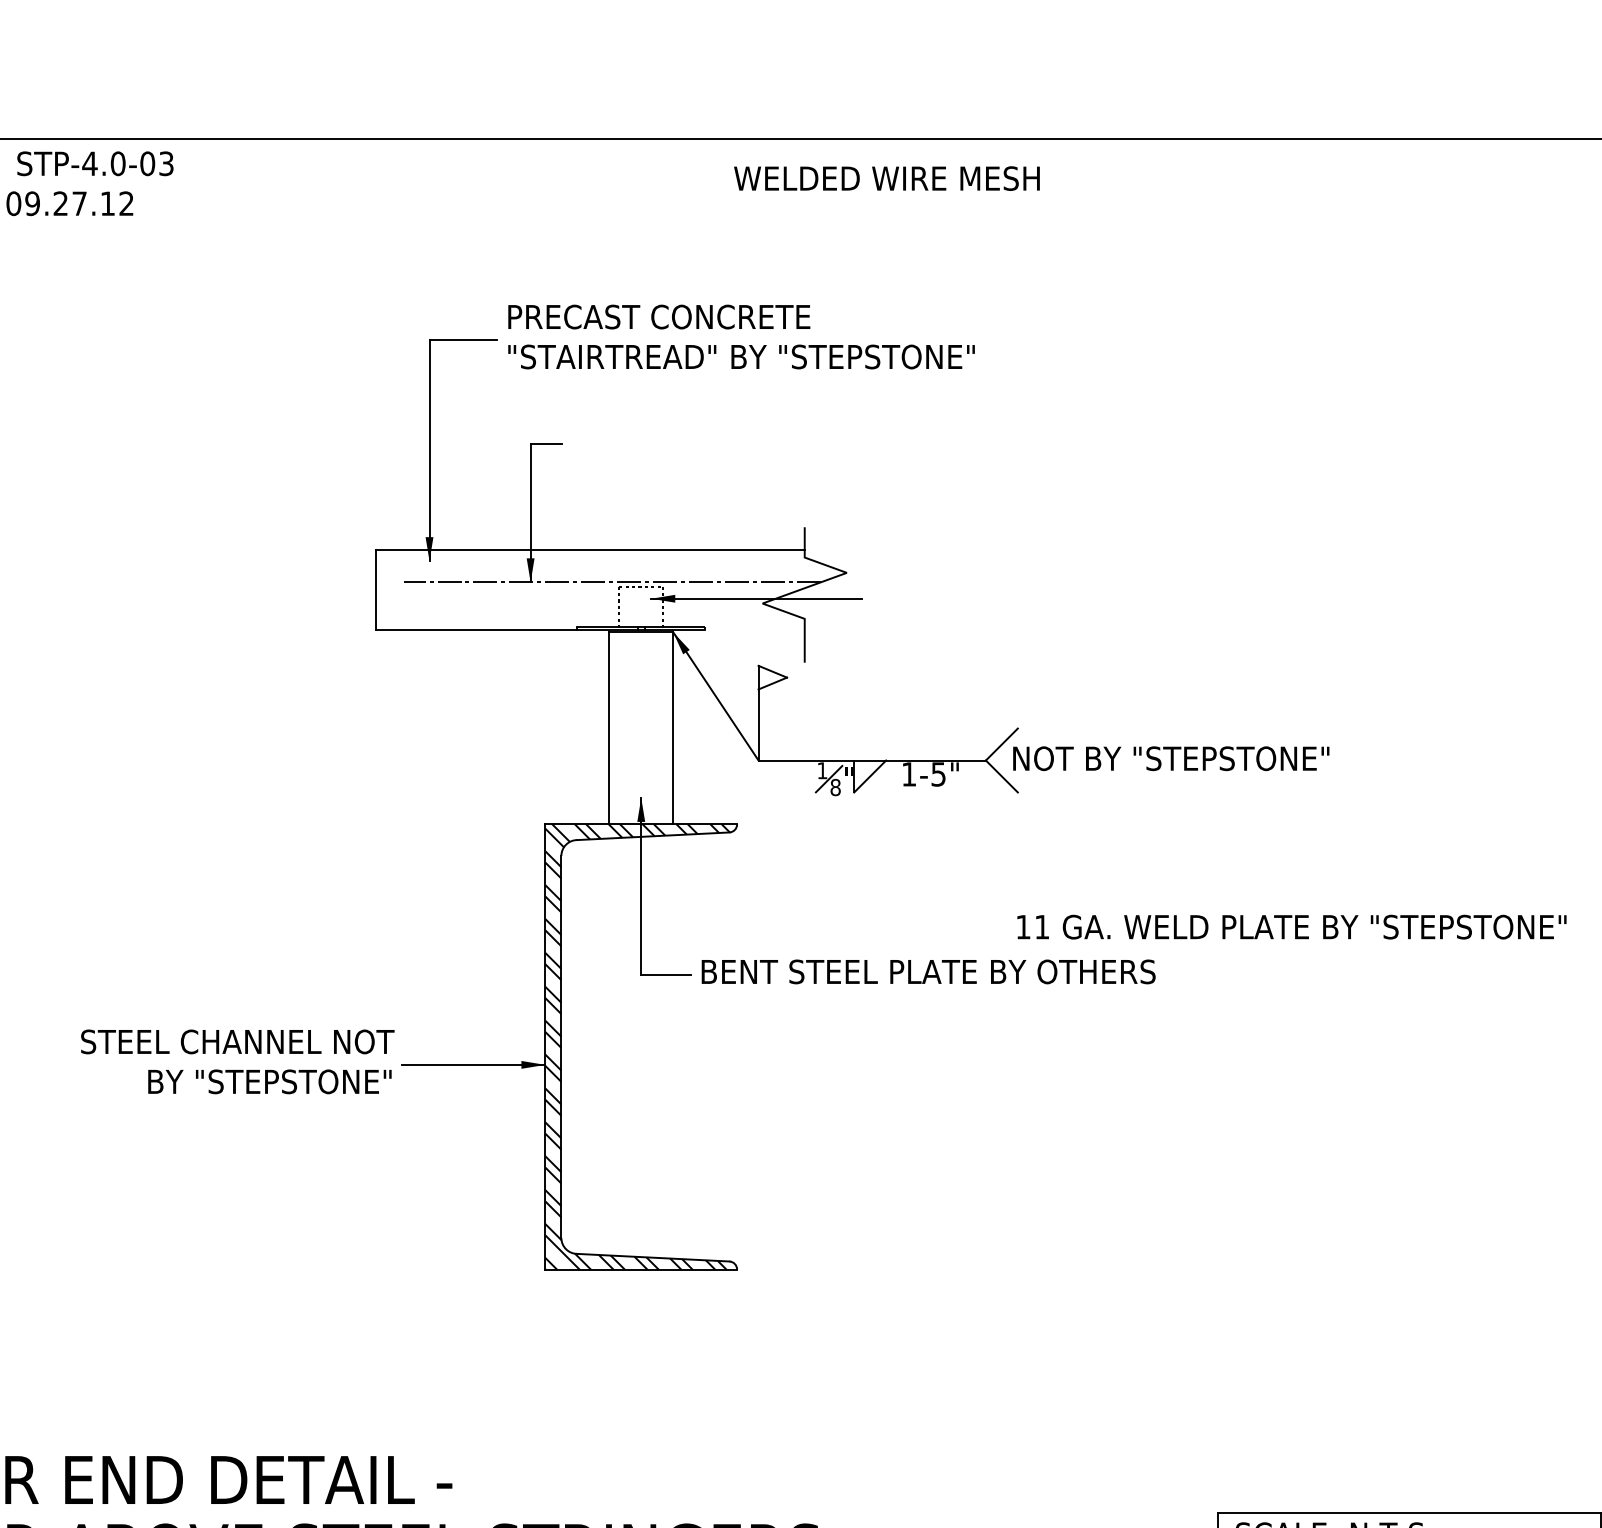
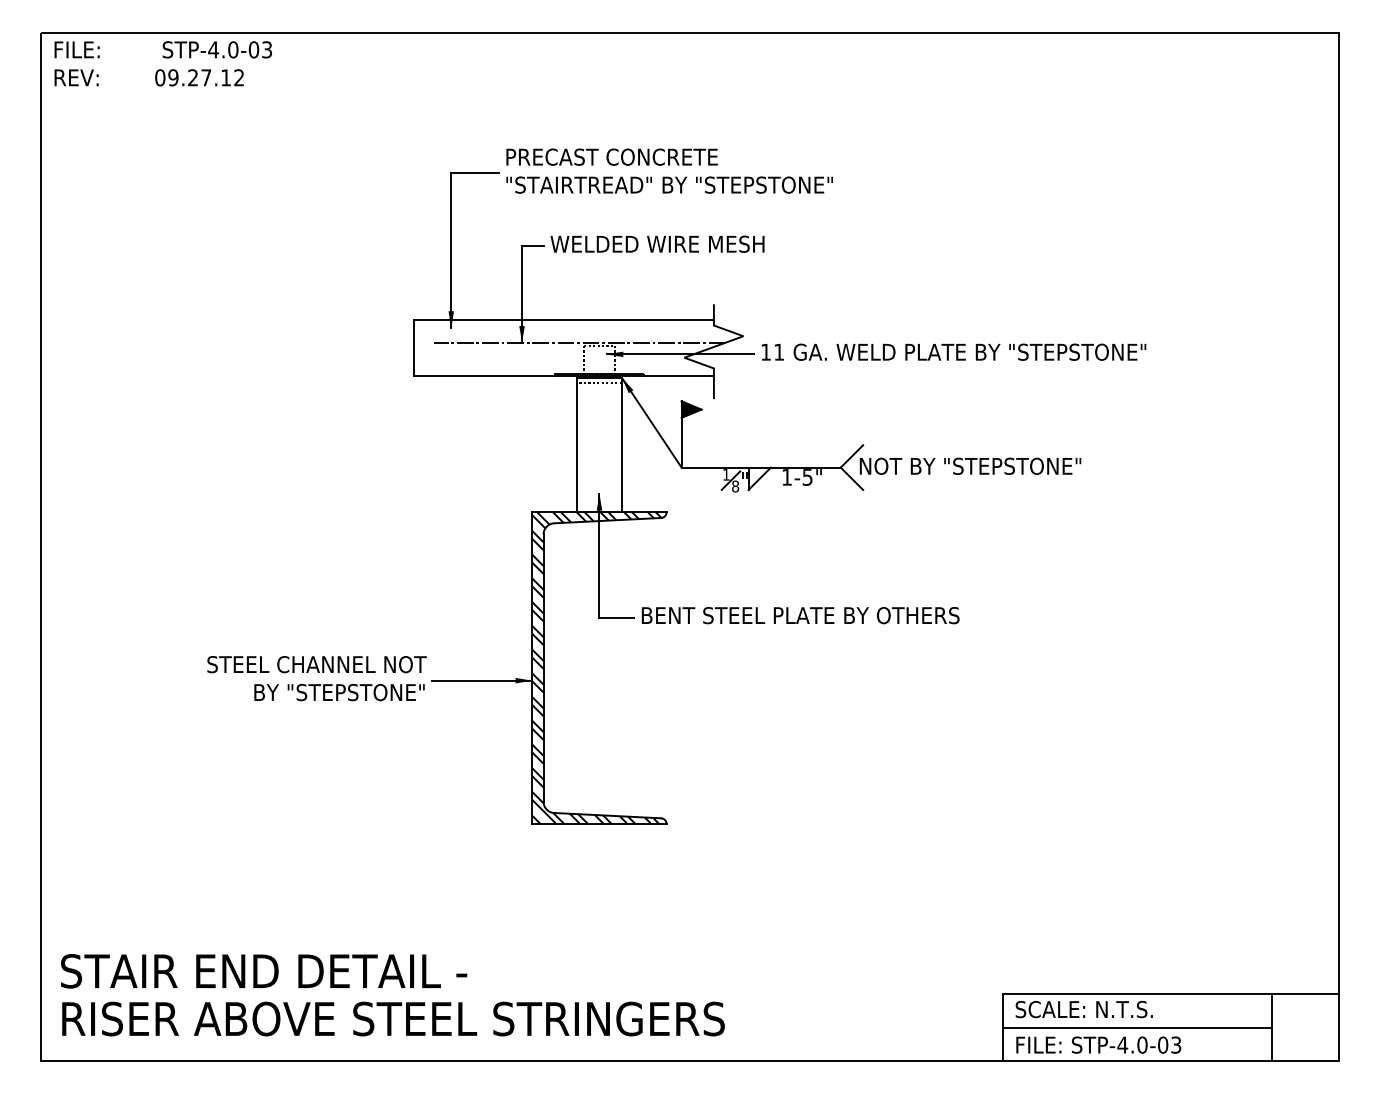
text: (886, 177) -> (657, 243), moved
line: (754, 630) -> (678, 376), added
line: (641, 640) -> (599, 383), added
fill: (772, 677) -> (691, 409), added
text: (1291, 926) -> (953, 351), moved

